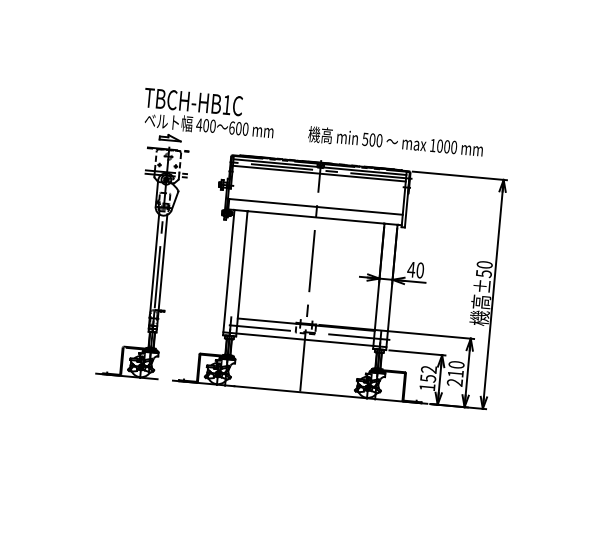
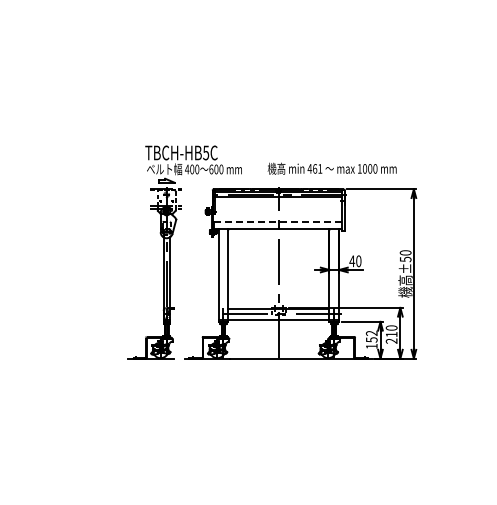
text: (227, 104) -> (206, 152), TBCH-HB1C -> TBCH-HB5C
text: (371, 139) -> (314, 168), 500 -> 461
line: (315, 206) -> (277, 221), solid -> dashed

